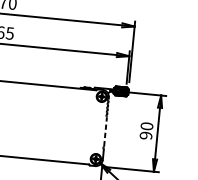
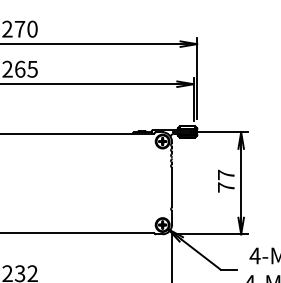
text: (146, 130) -> (225, 180), 90 -> 77
line: (105, 131) -> (171, 187), dashed -> solid

